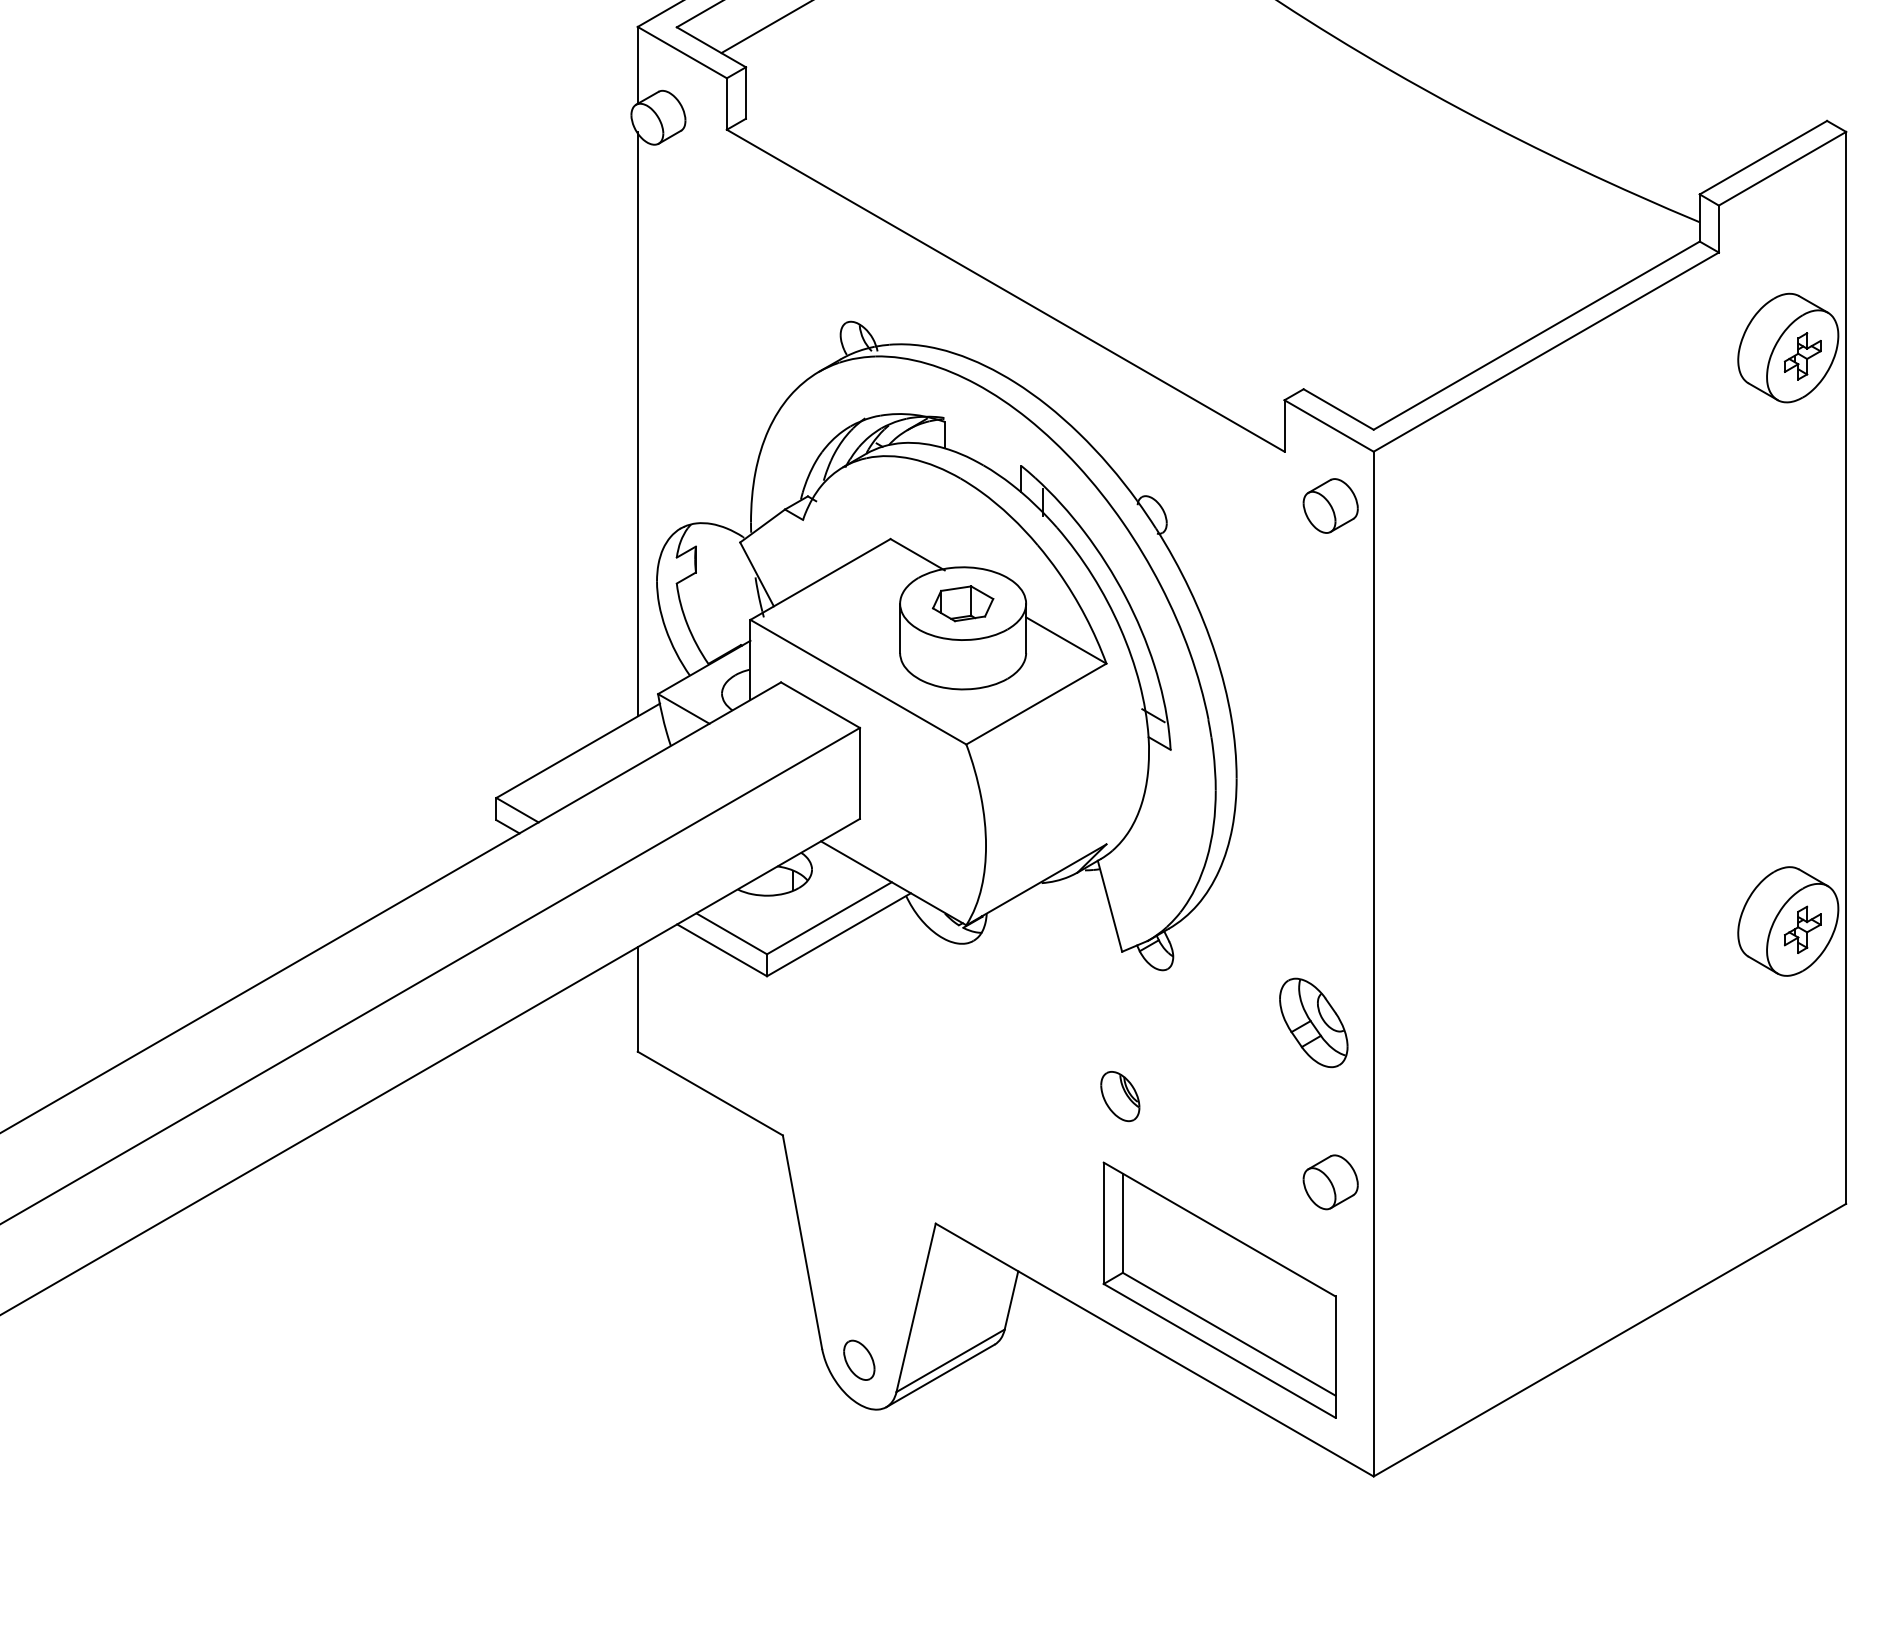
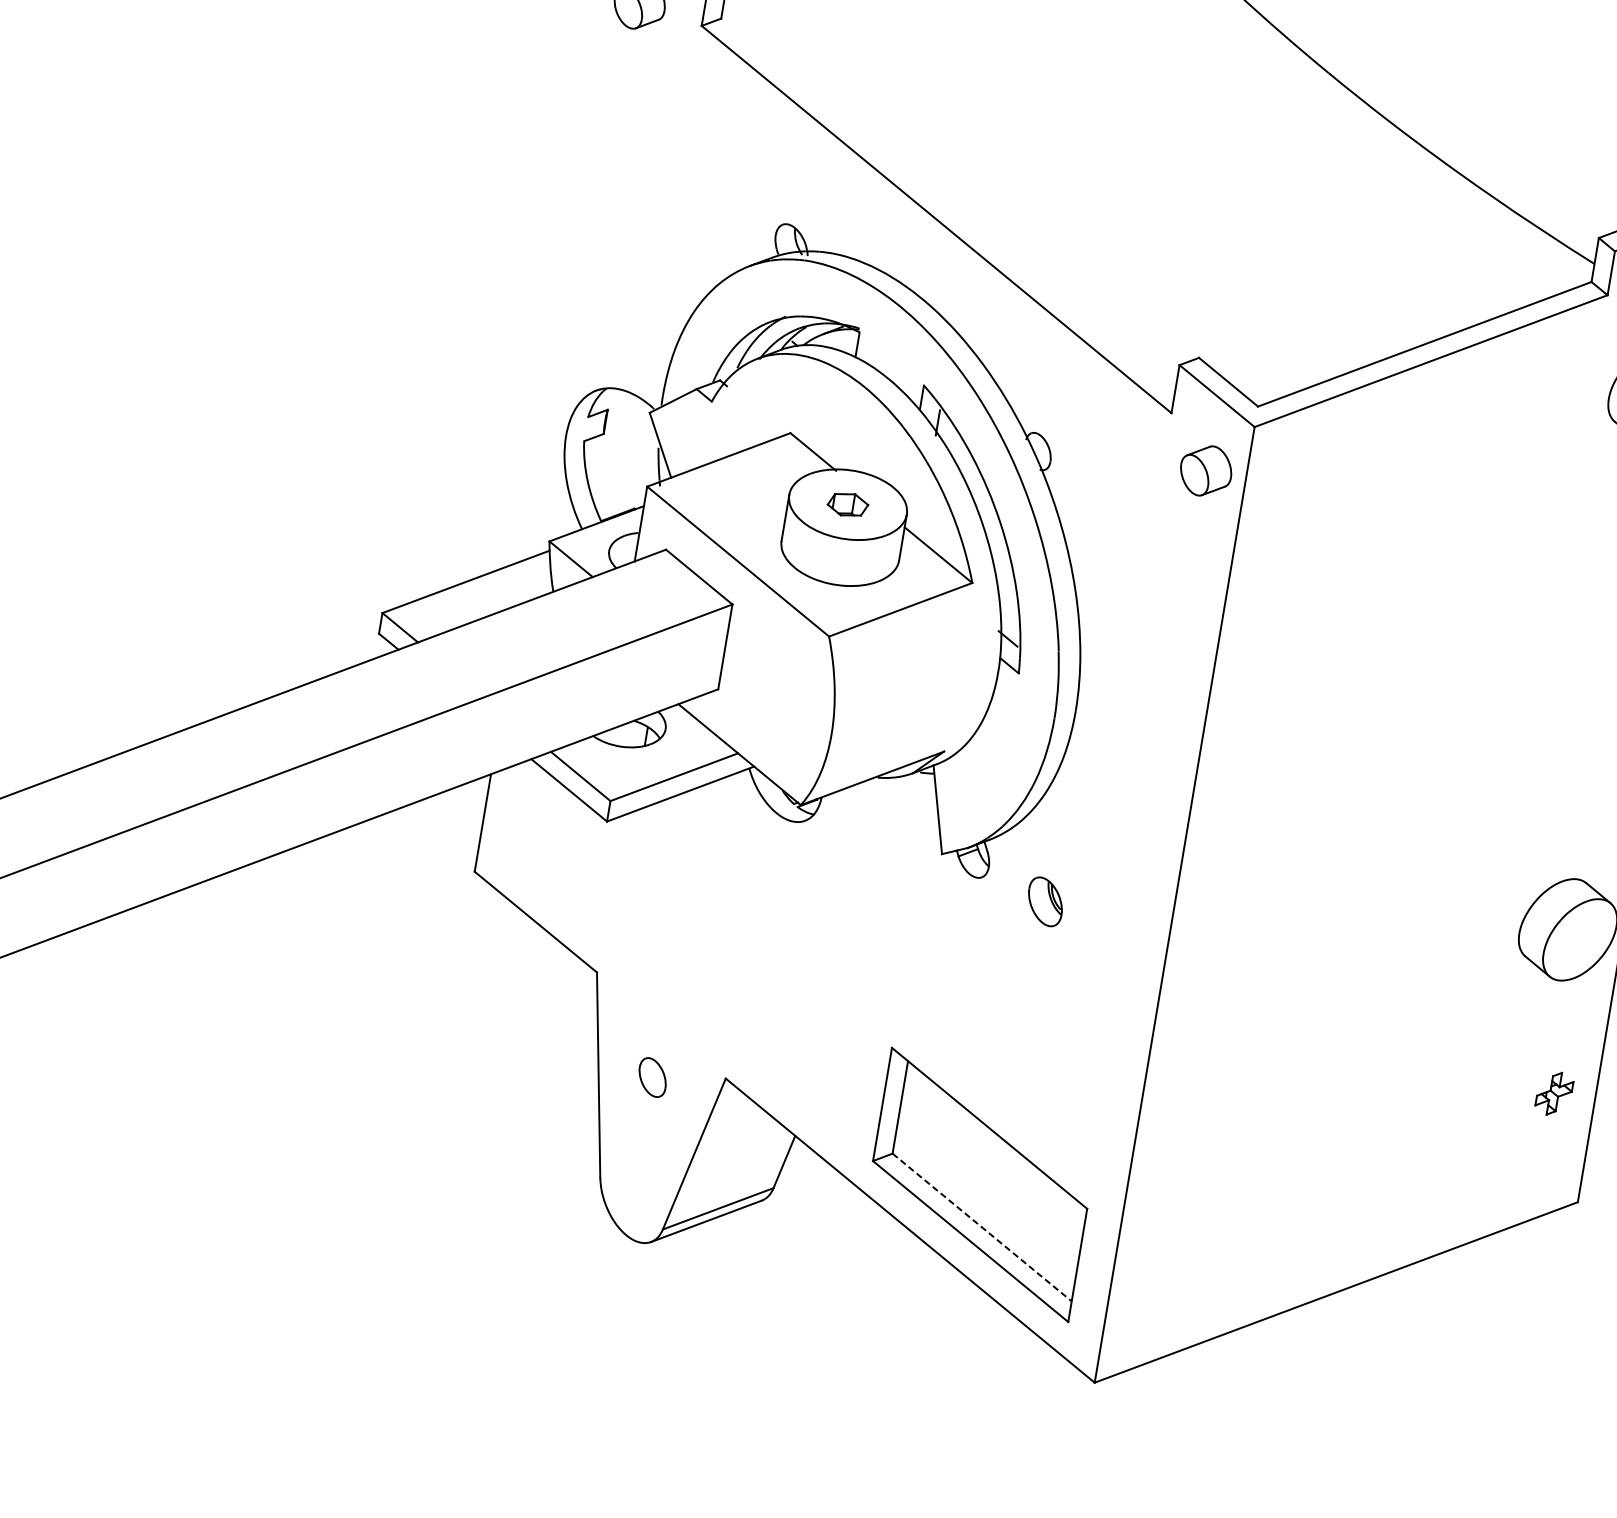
line: (637, 424) -> (572, 286), removed
part: (962, 603) -> (847, 504), size x0.7
part: (1802, 929) -> (1554, 1093), moved
part: (1313, 1022) -> (1109, 949), removed
part: (1120, 1096) -> (1045, 901), moved
part: (1330, 1182) -> (1100, 1101), removed
line: (1229, 1334) -> (982, 1227), solid -> dashed
part: (859, 1359) -> (652, 1076), moved

